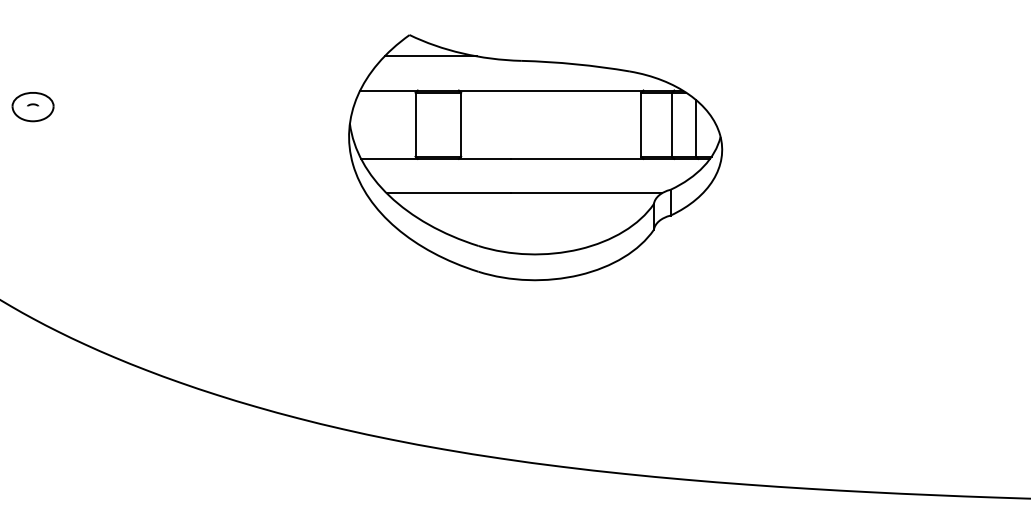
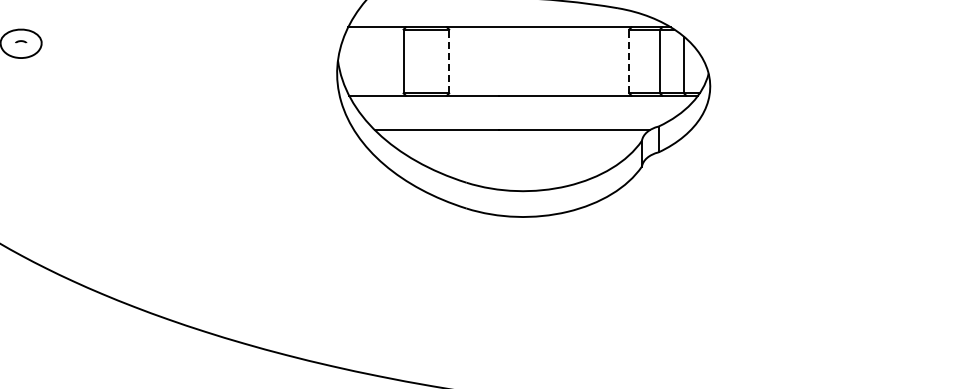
line: (461, 124) -> (449, 61), solid -> dashed
line: (641, 124) -> (629, 61), solid -> dashed

